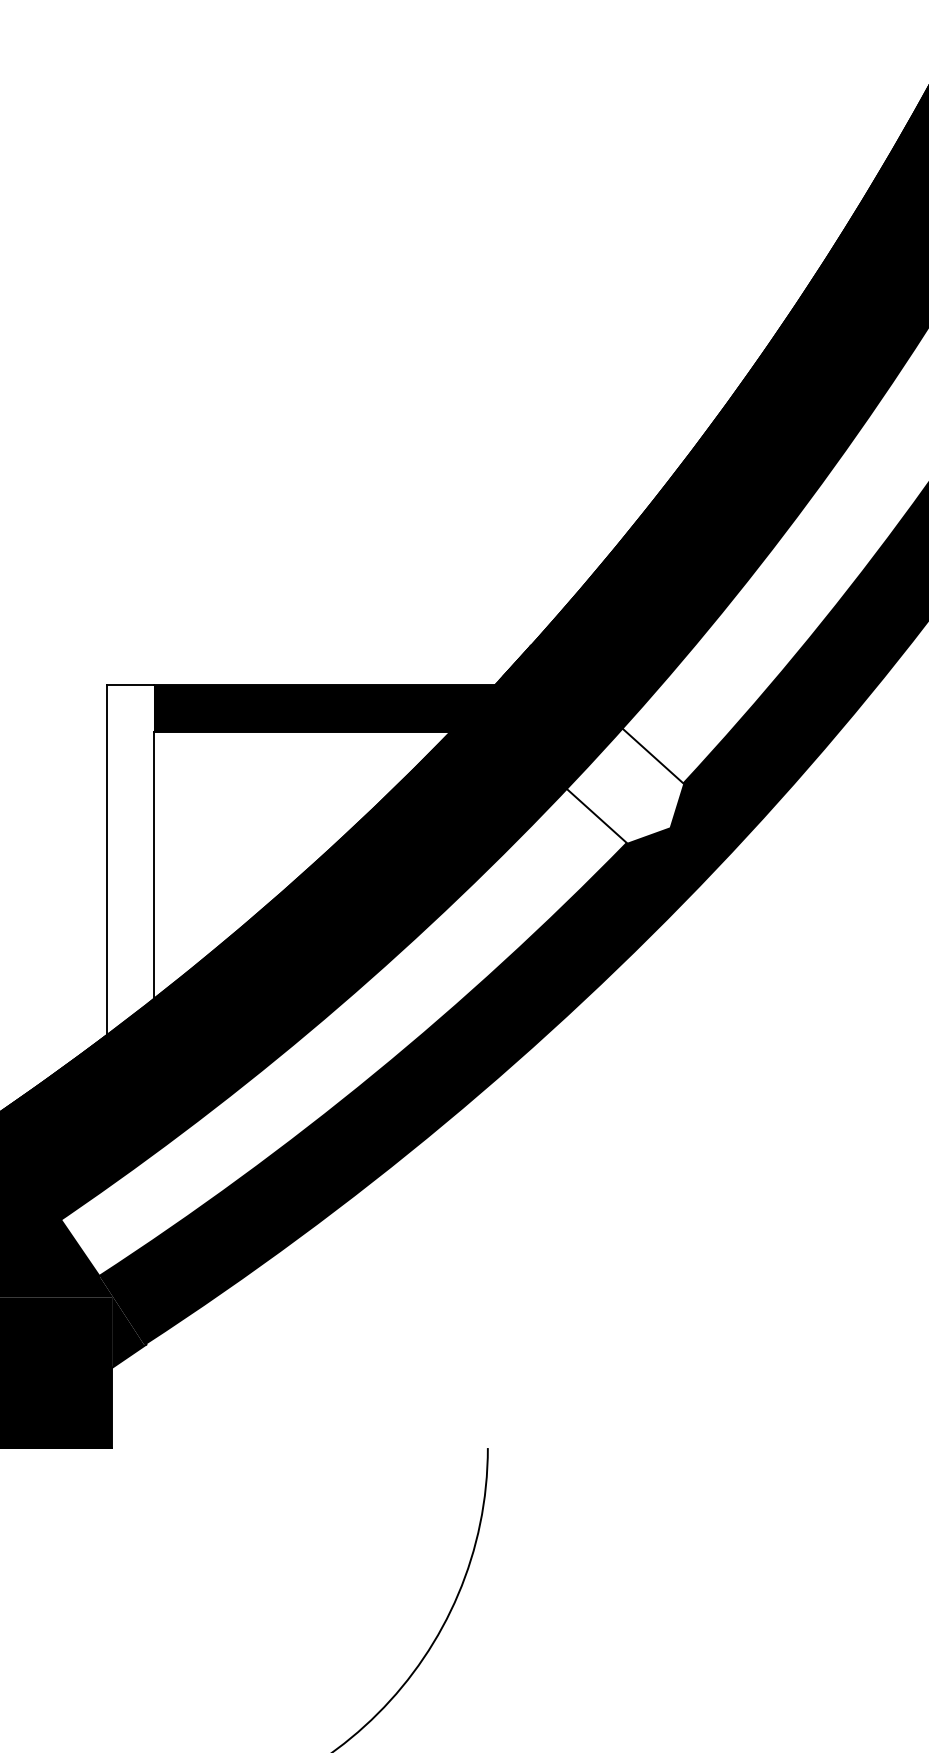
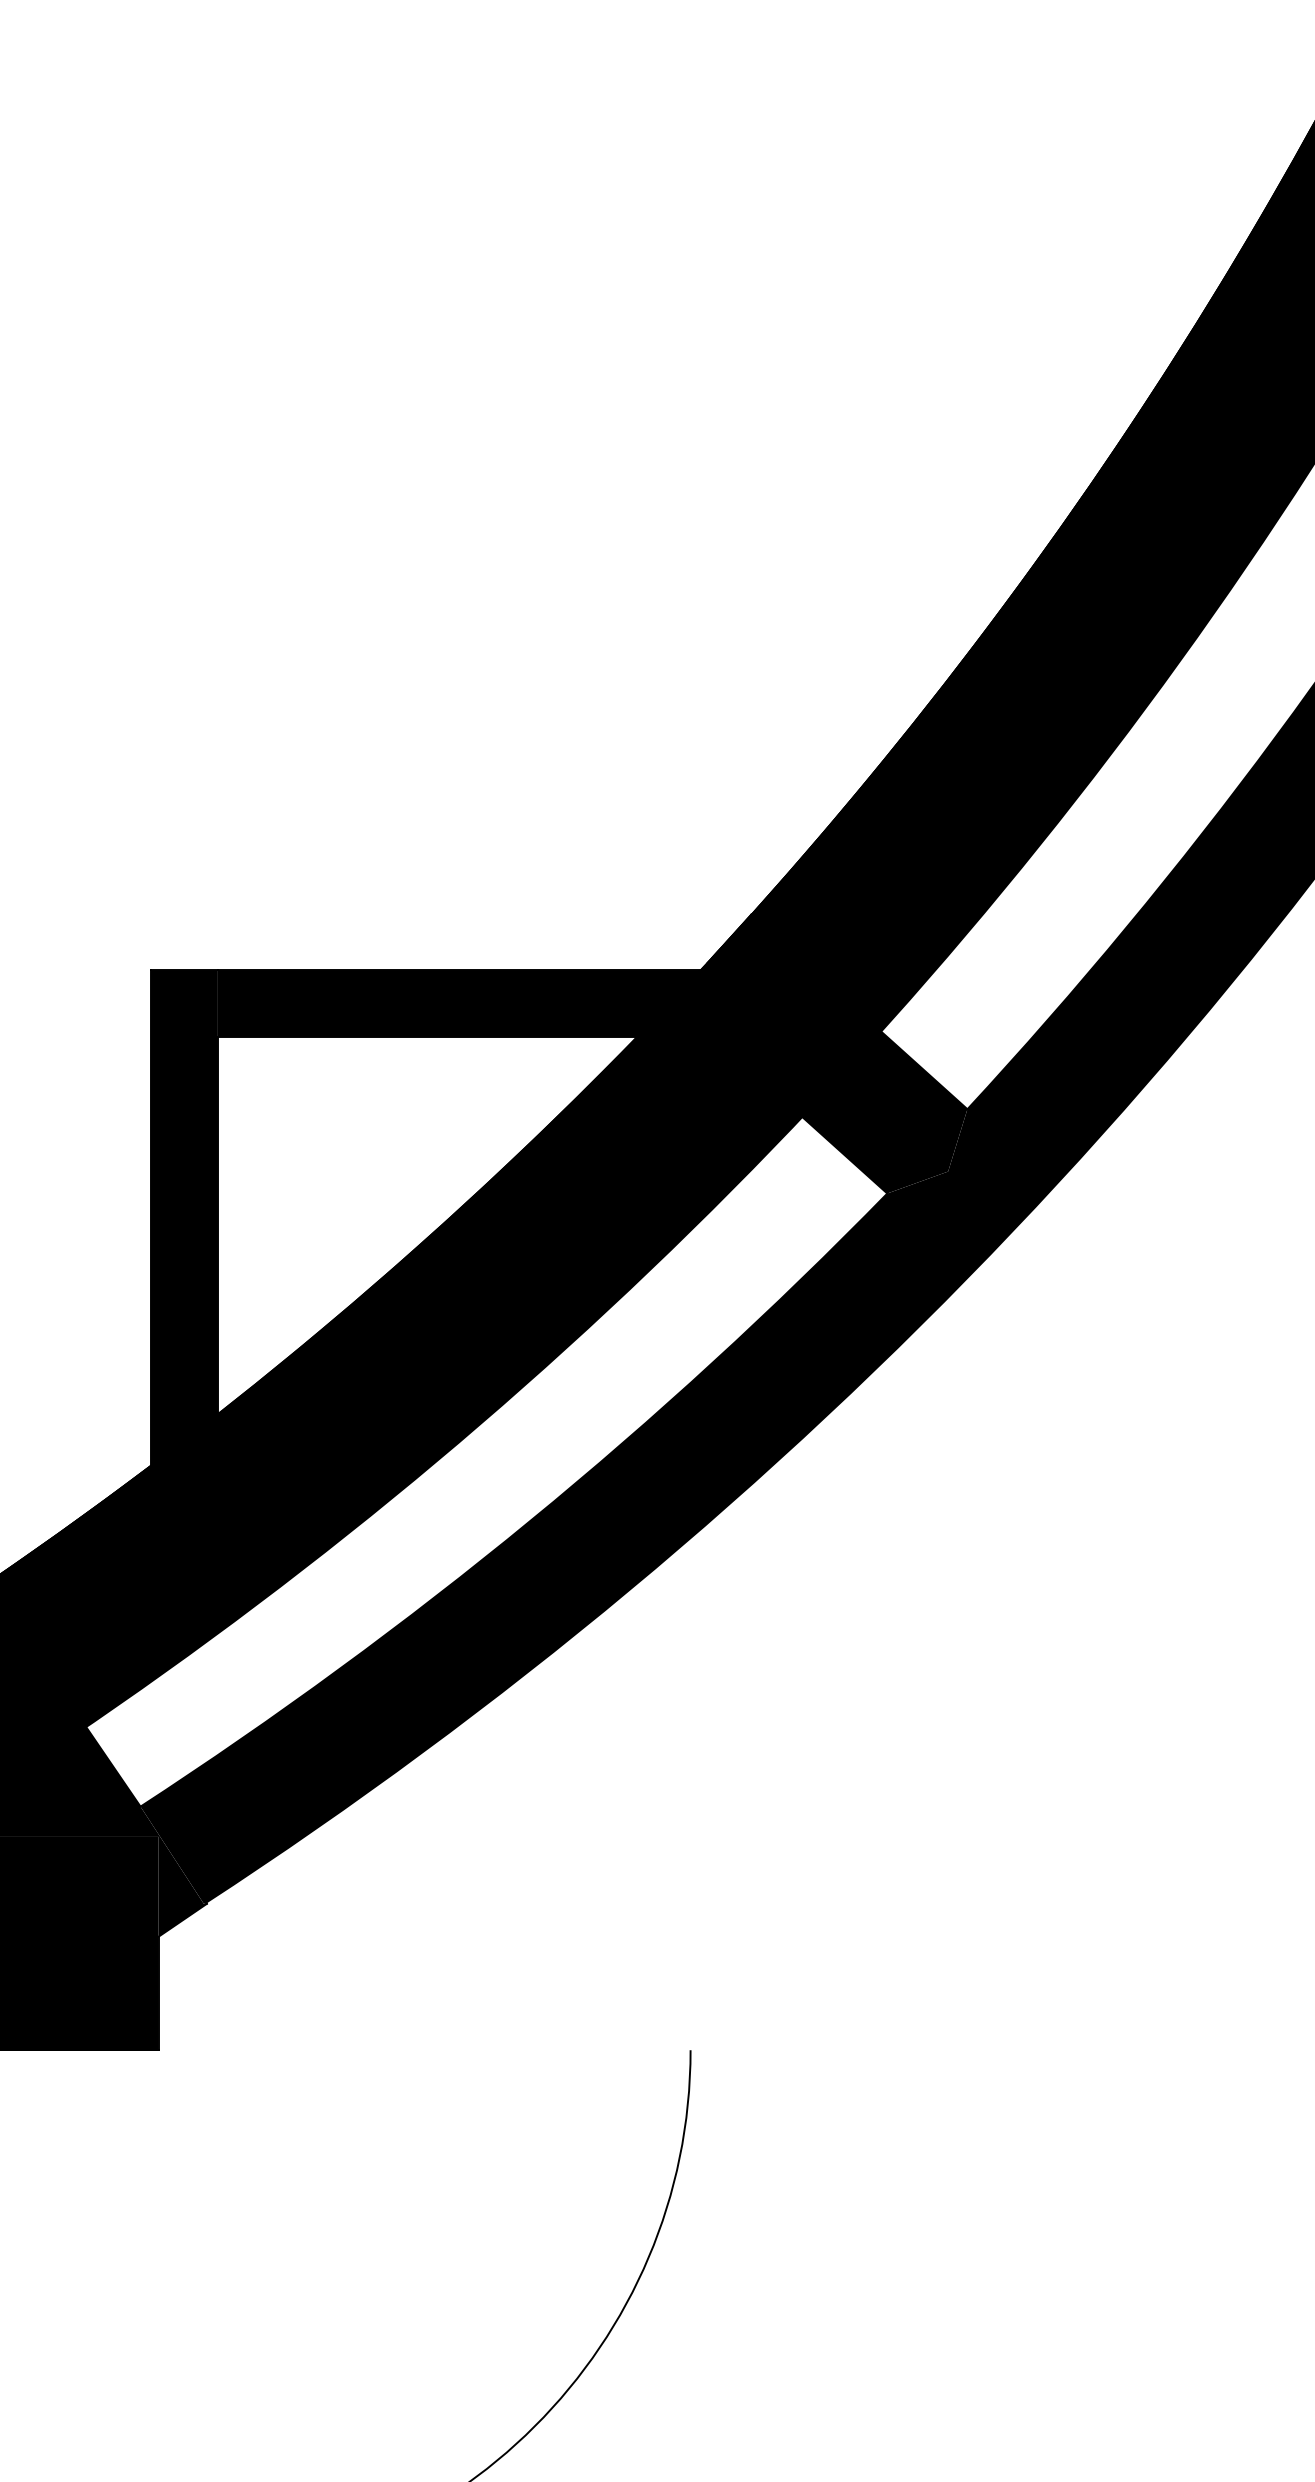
fill: (624, 785) -> (884, 1112), added
fill: (130, 859) -> (184, 1217), added

